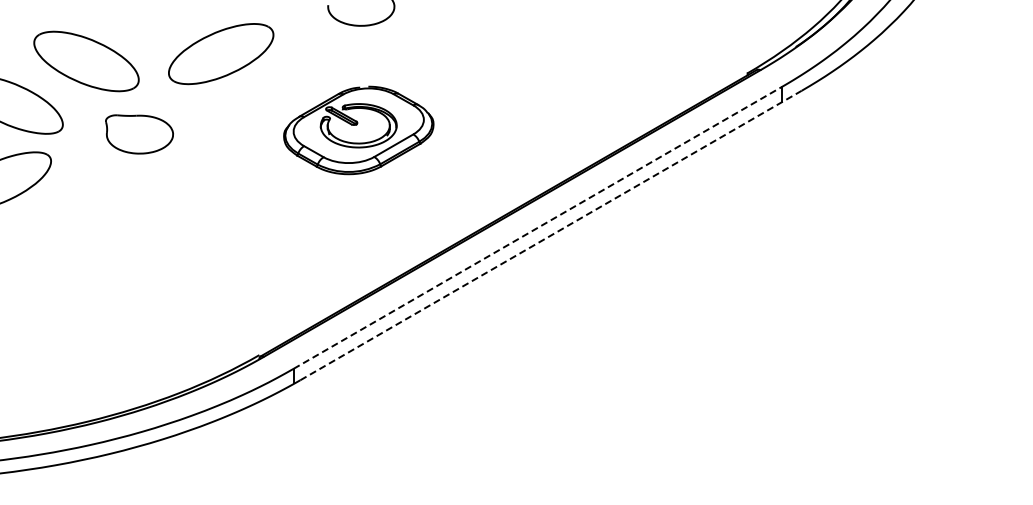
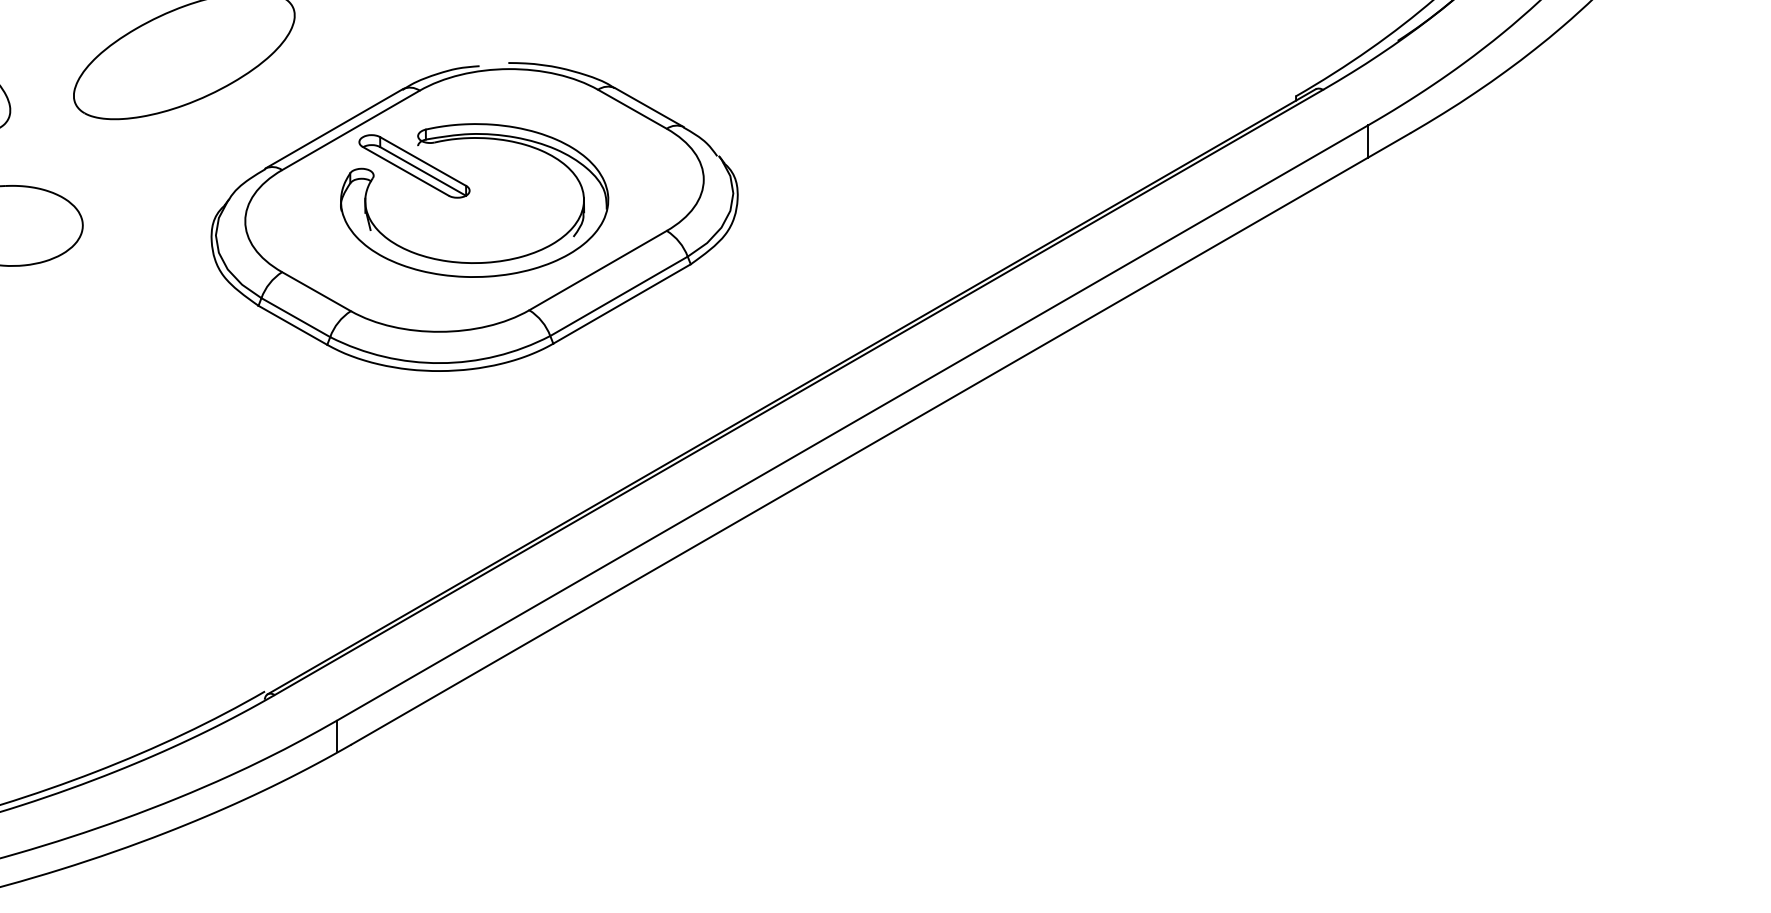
part: (358, 130) -> (474, 217), size x1.67
line: (537, 227) -> (852, 421), dashed -> solid
line: (551, 235) -> (881, 438), dashed -> solid

